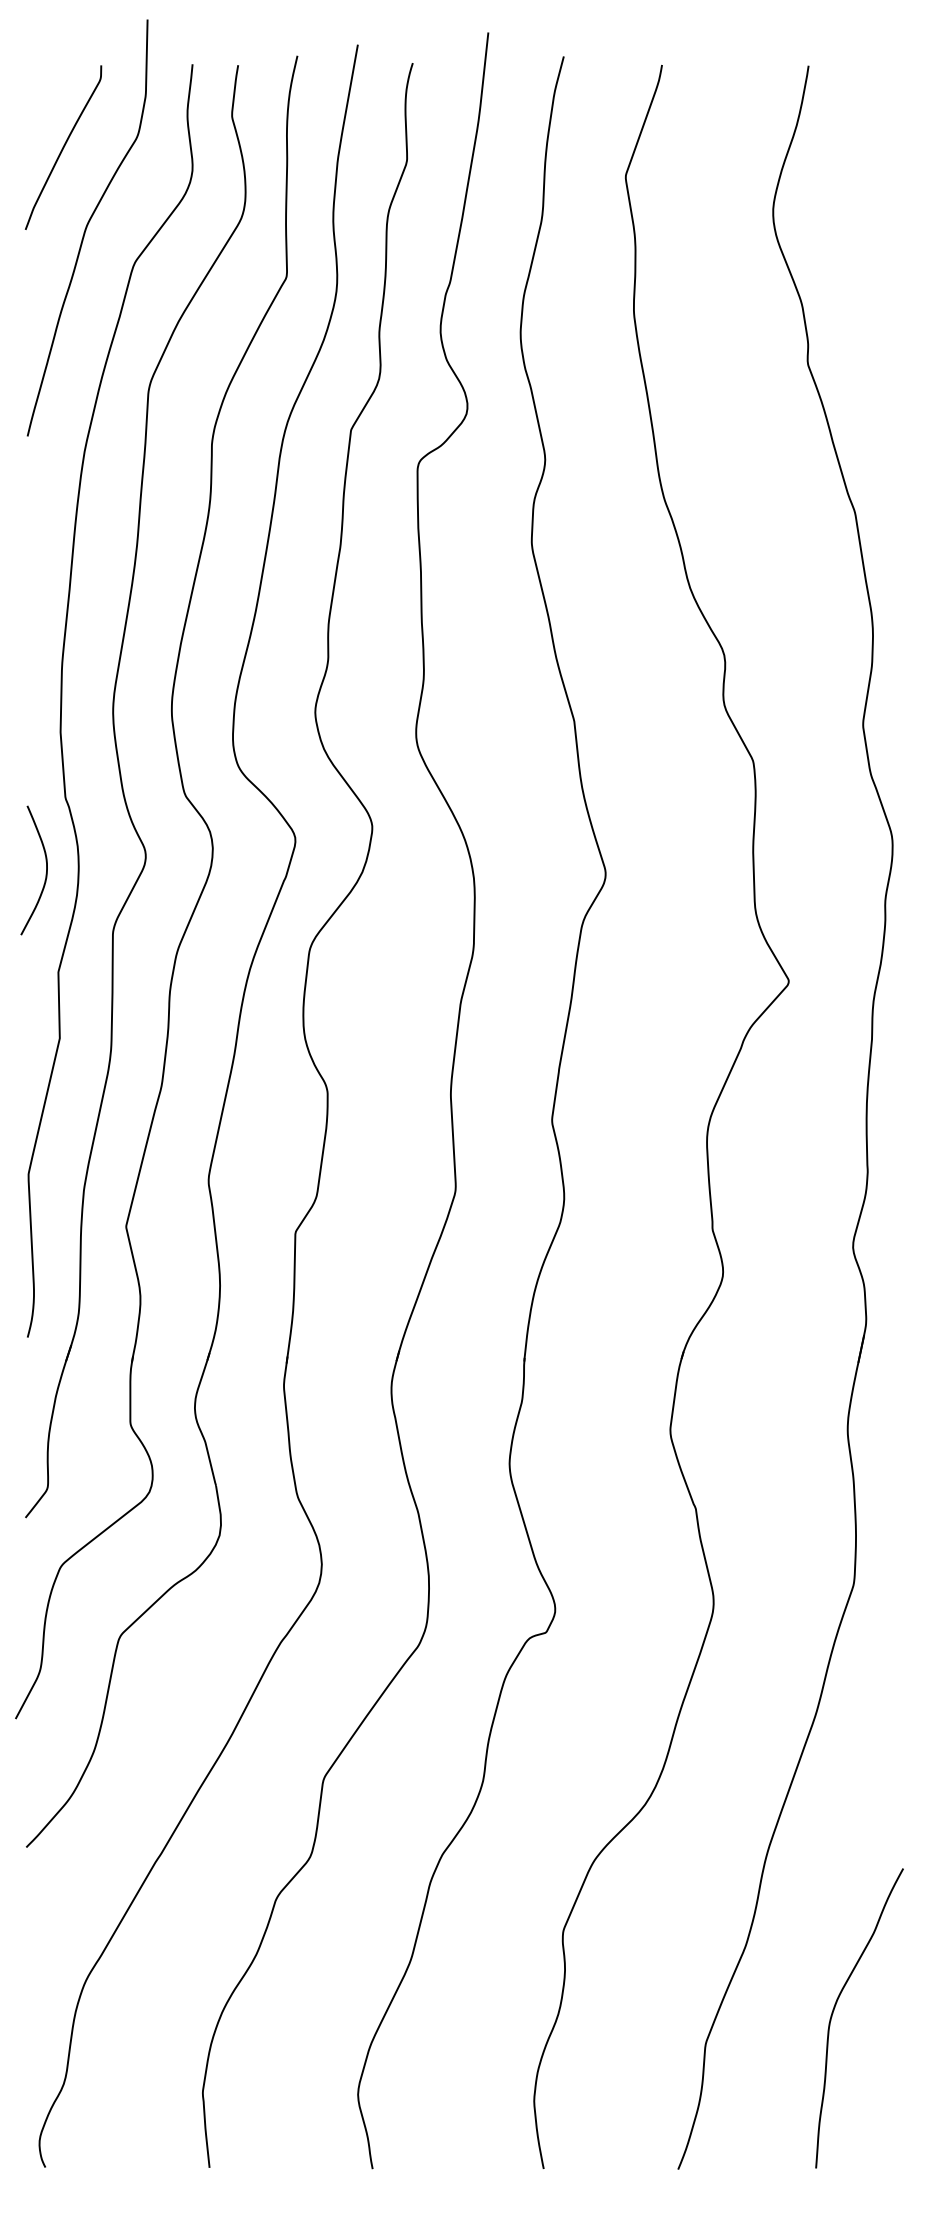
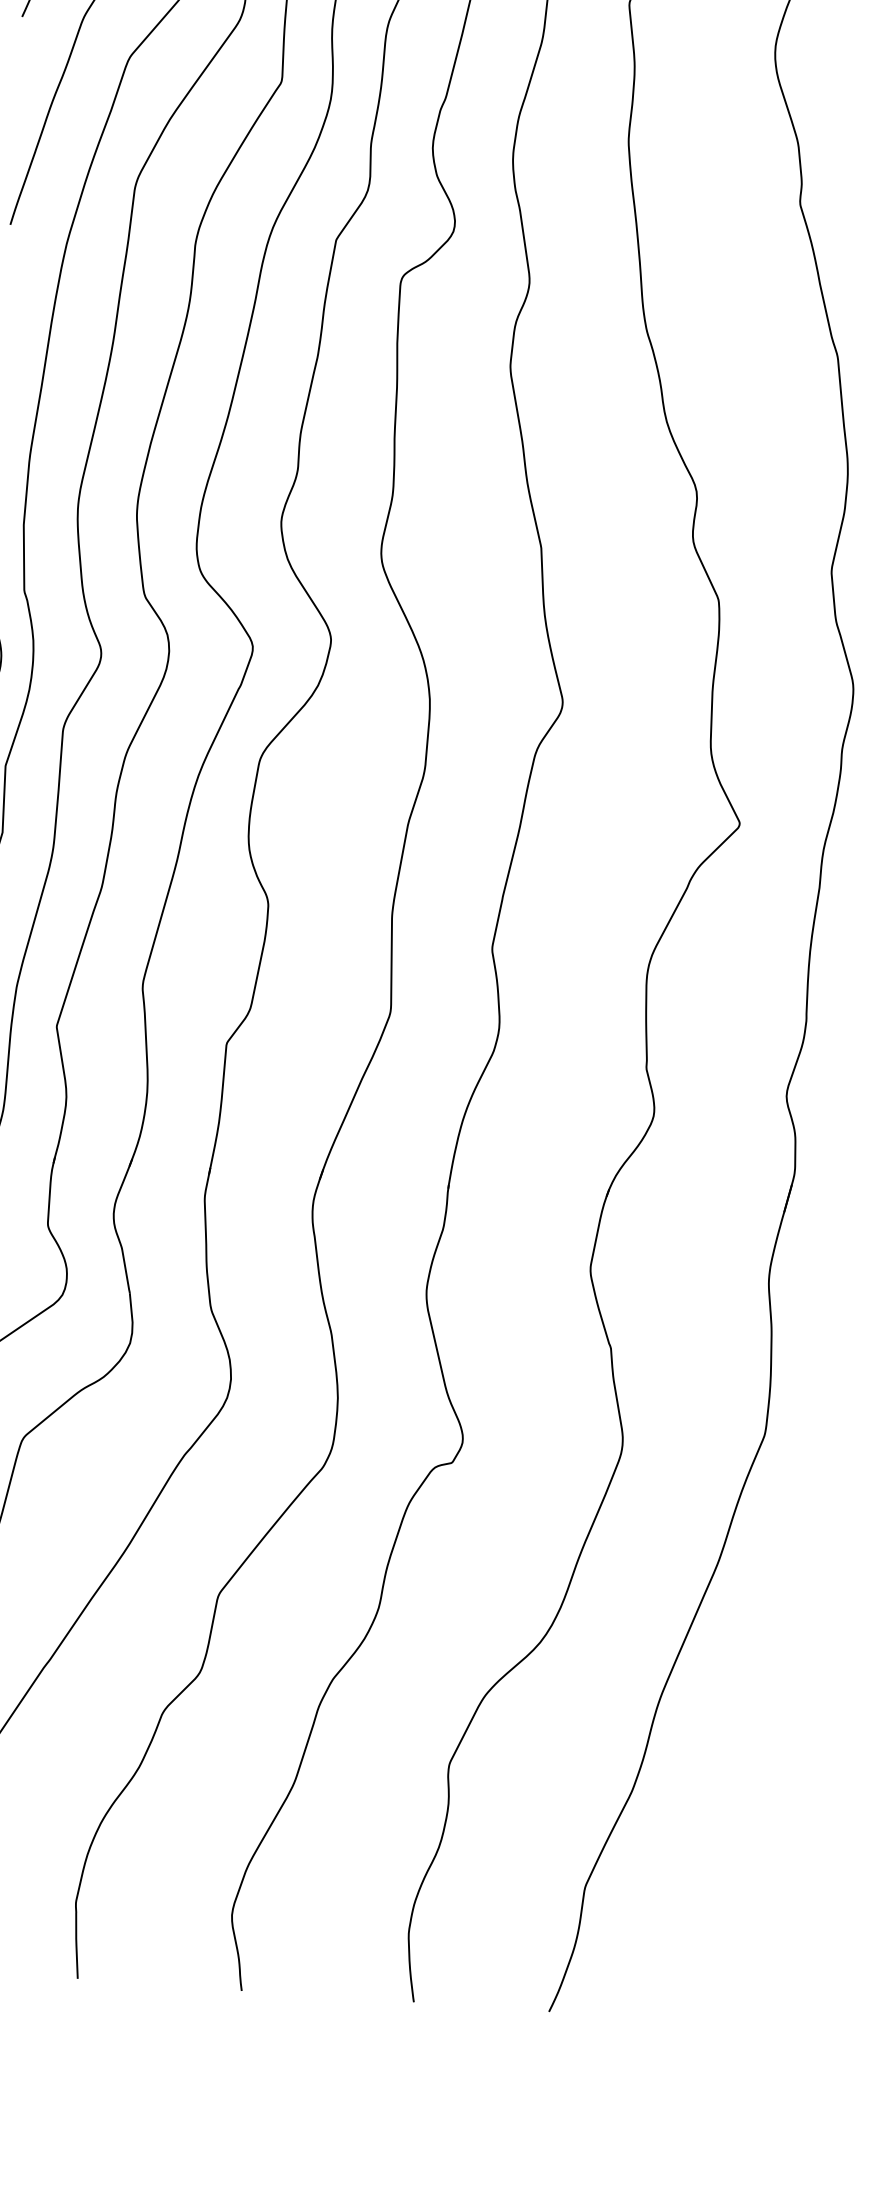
curve: (834, 2010) -> (716, 1862), removed

